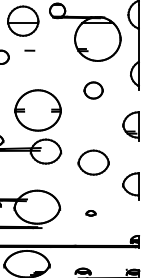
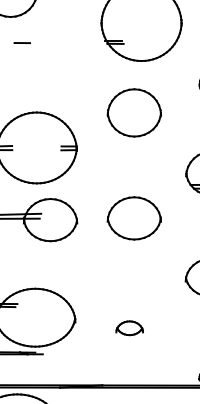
part: (93, 90) -> (133, 112), size x1.67
part: (93, 162) -> (133, 218), moved
part: (90, 213) -> (128, 328), size x1.67

